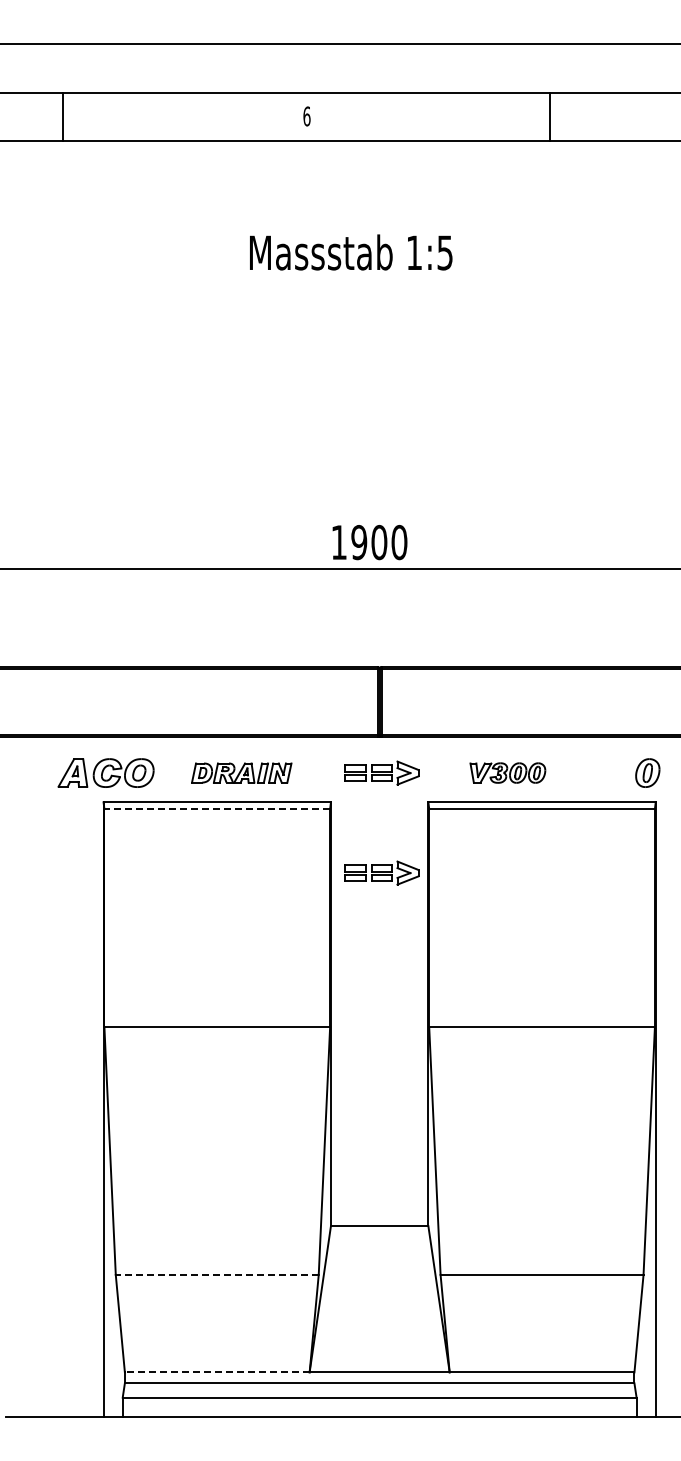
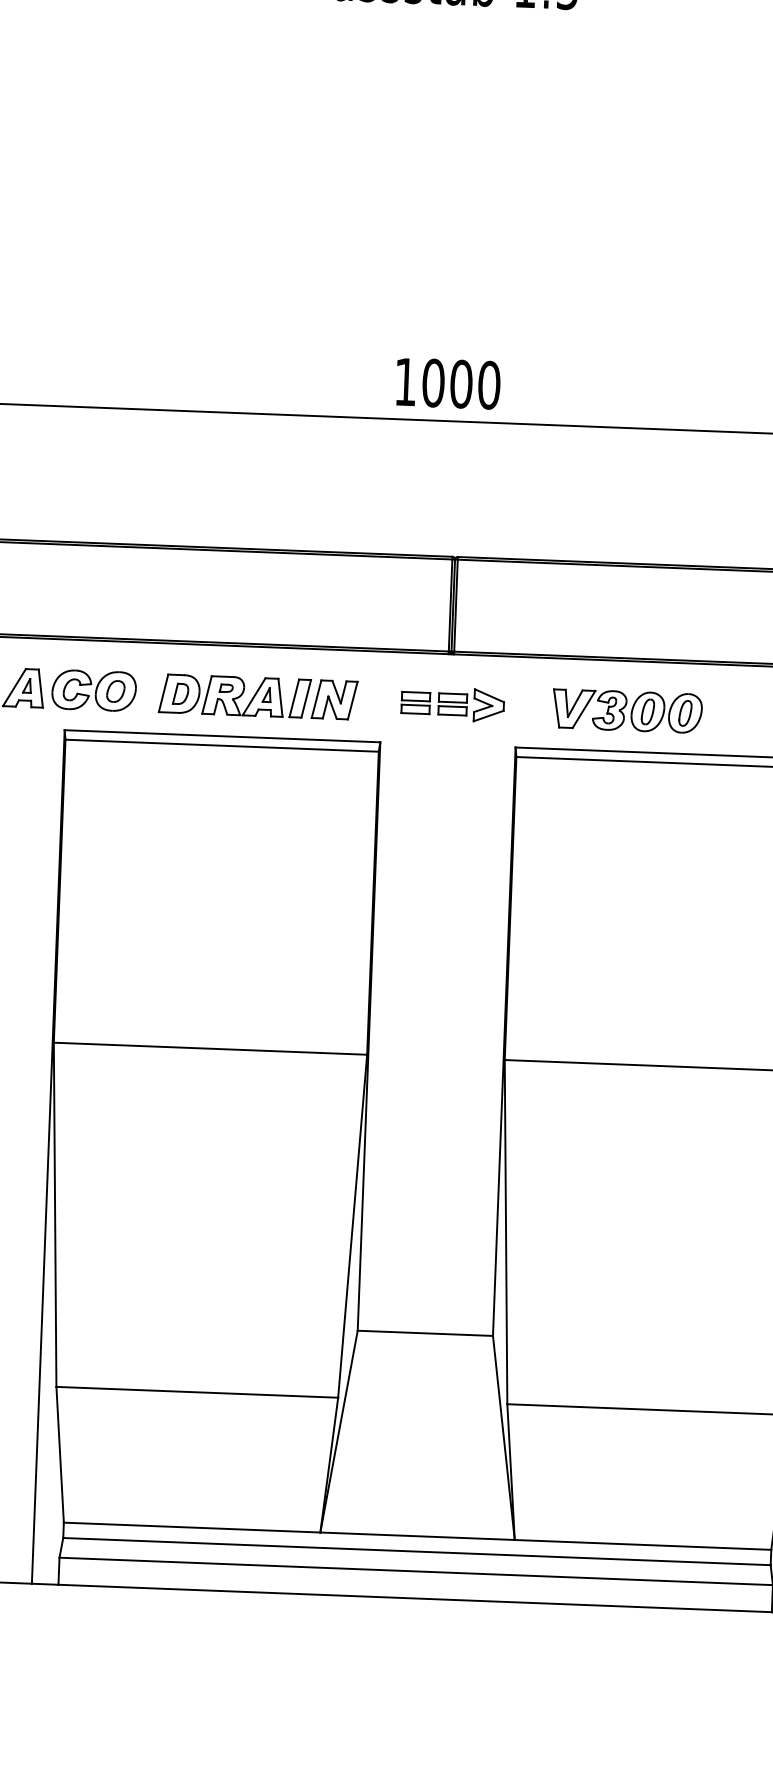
text: (359, 542) -> (433, 383), 1900 -> 1000
part: (241, 772) -> (257, 696), size x1.43
part: (507, 772) -> (627, 710), size x1.43
line: (217, 809) -> (222, 746), dashed -> solid
part: (381, 872) -> (446, 842), removed
line: (216, 1274) -> (196, 1391), dashed -> solid
line: (216, 1372) -> (191, 1527), dashed -> solid

